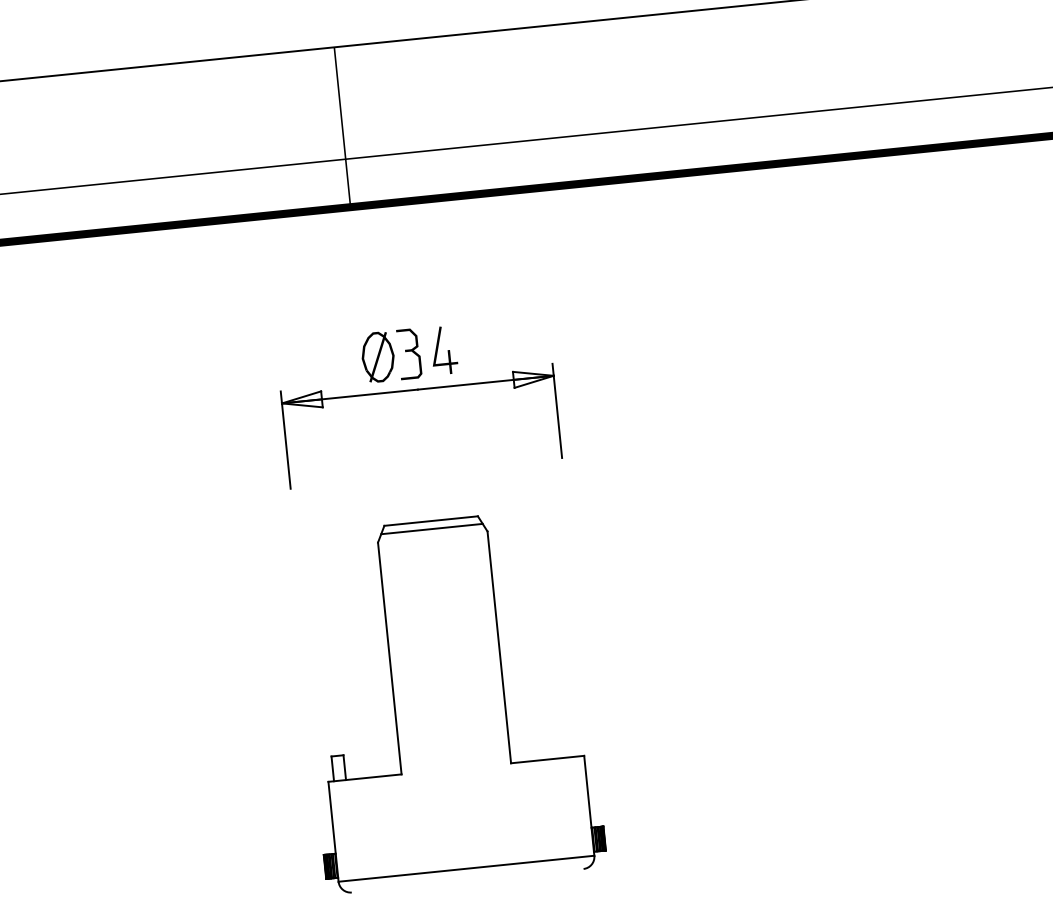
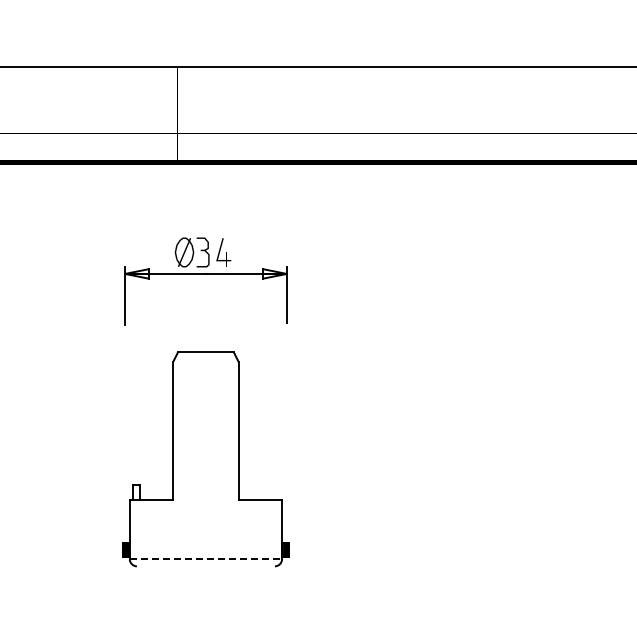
line: (431, 528) -> (205, 356), removed
line: (467, 869) -> (206, 559), solid -> dashed

